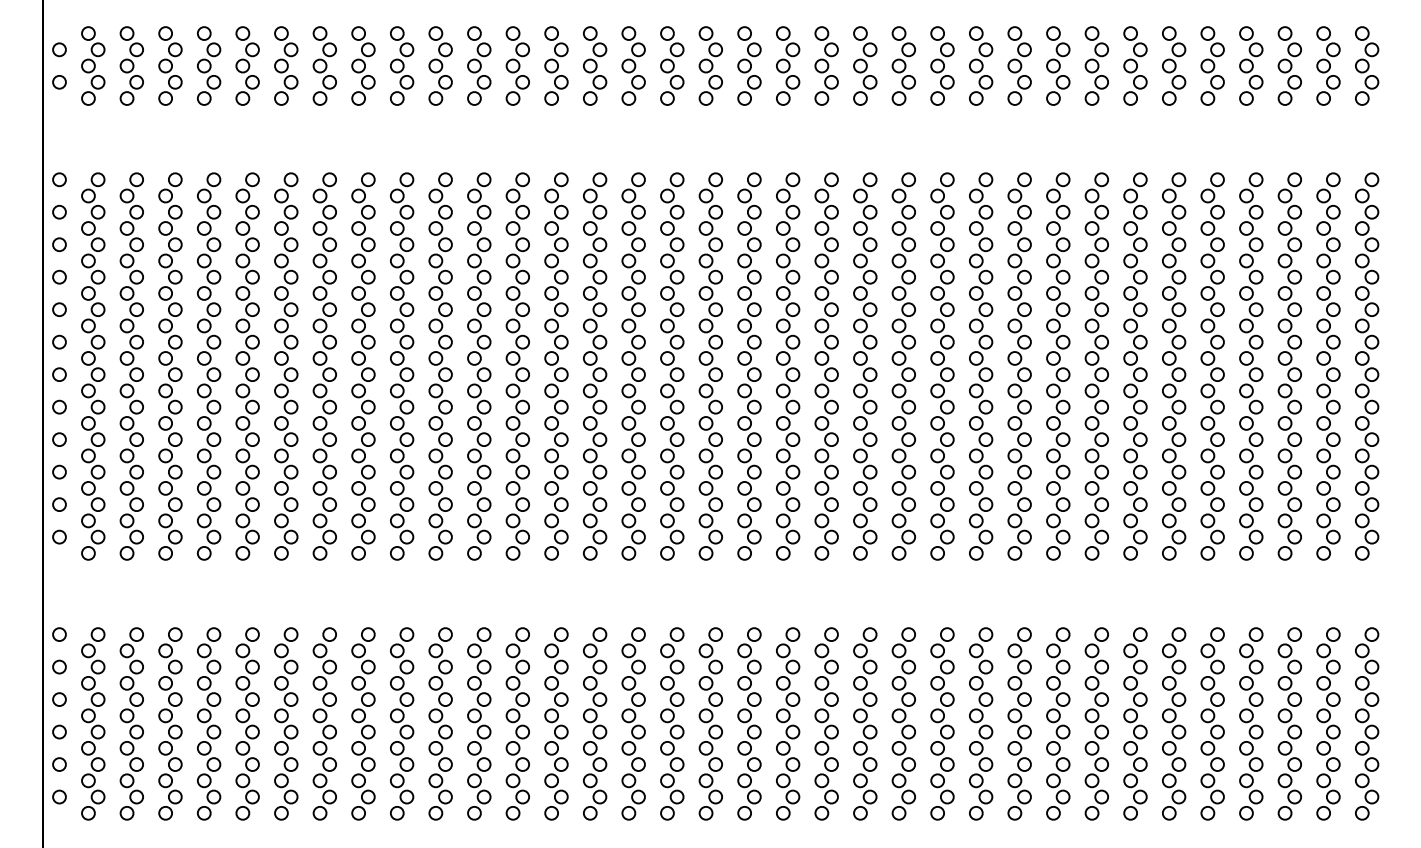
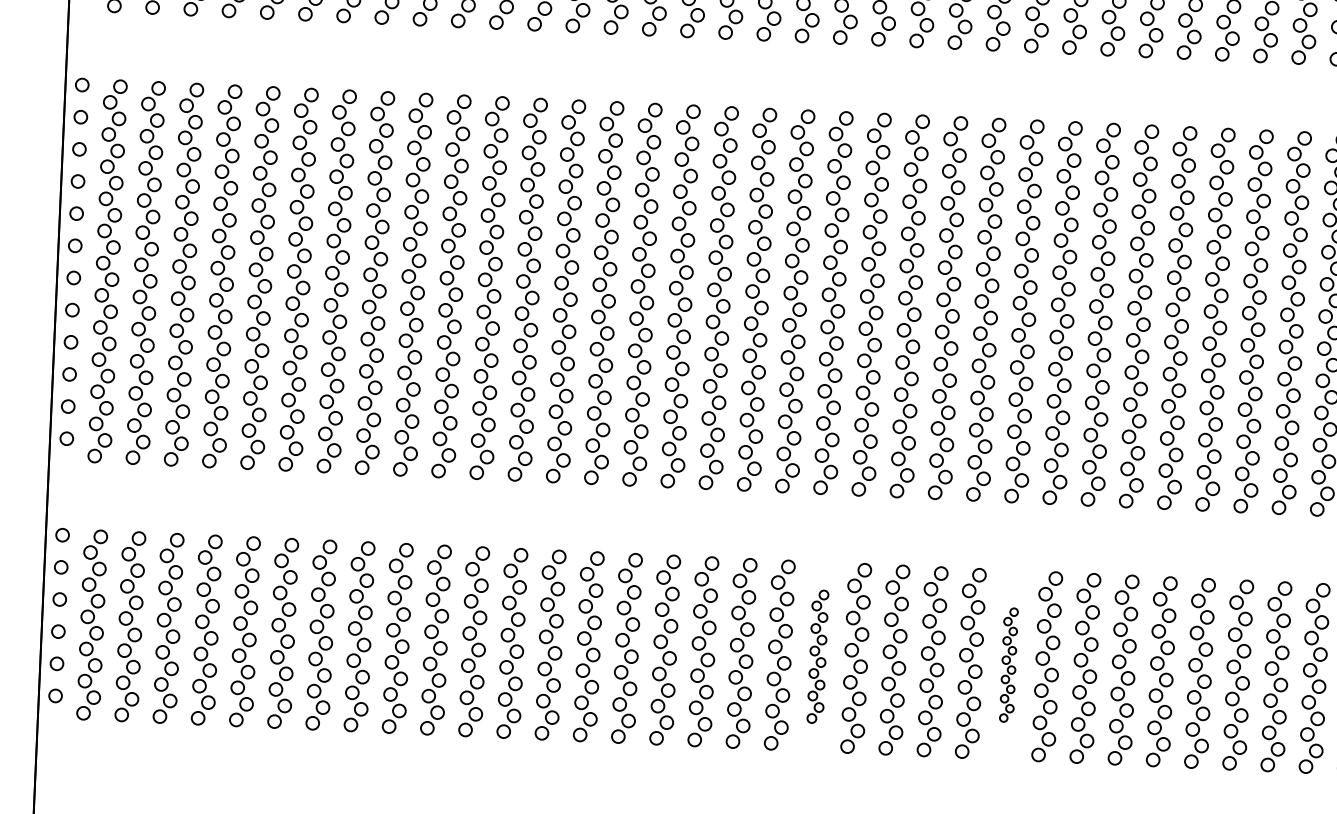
part: (826, 723) -> (817, 656), size x0.7
part: (1019, 723) -> (1008, 664), size x0.6

